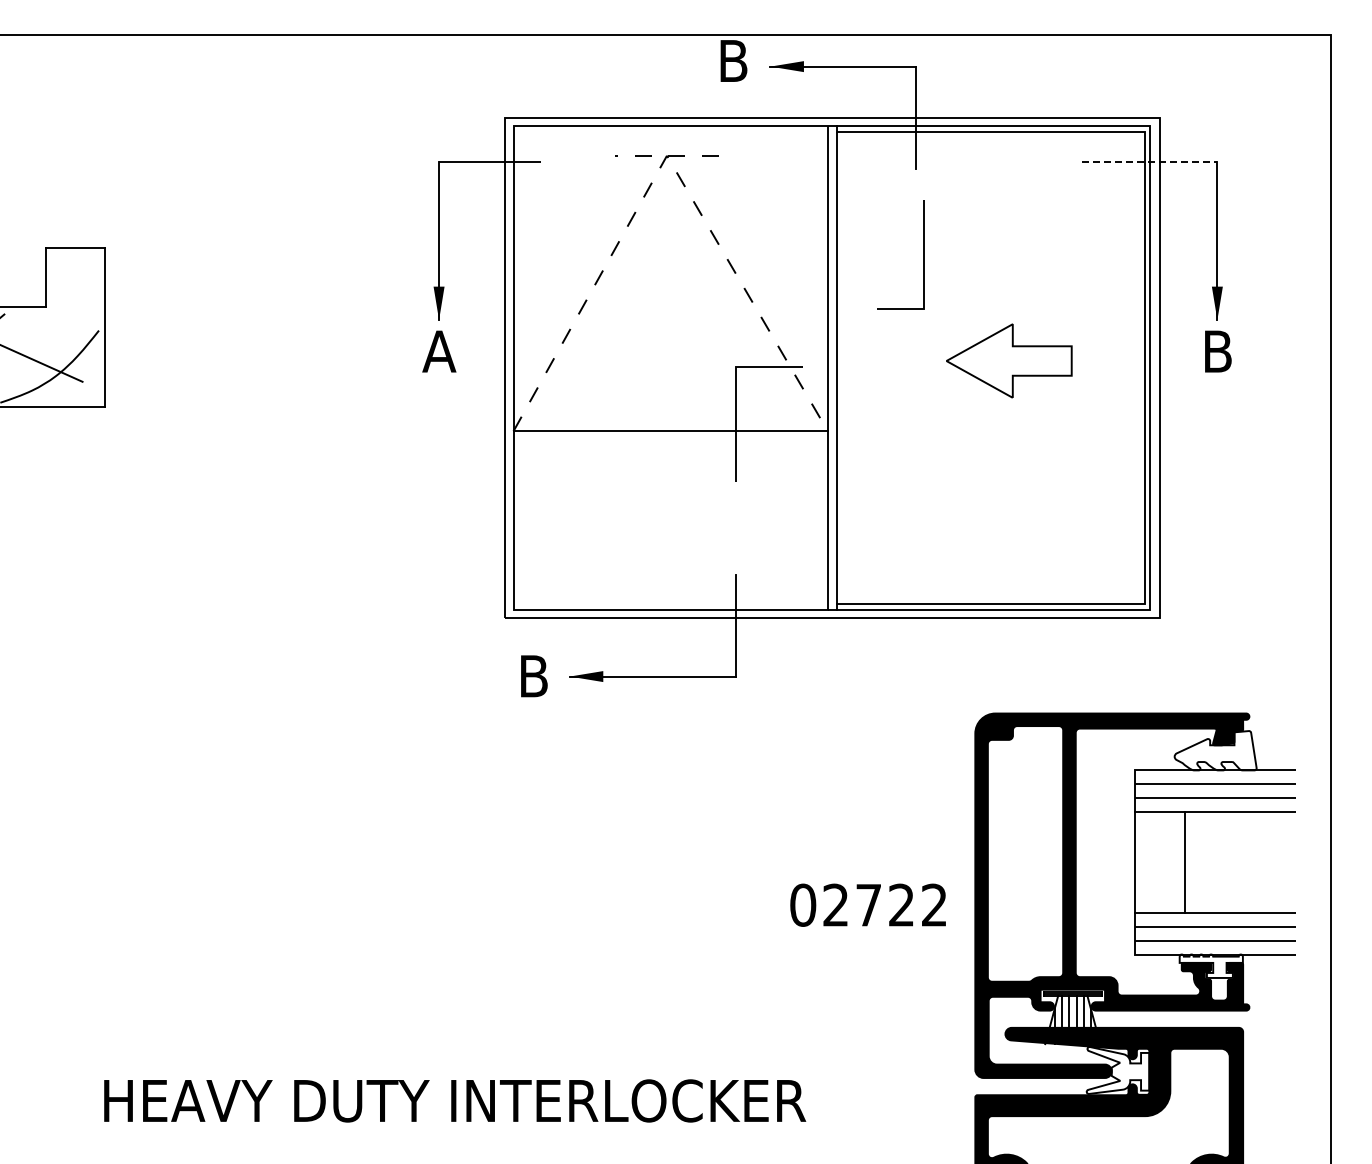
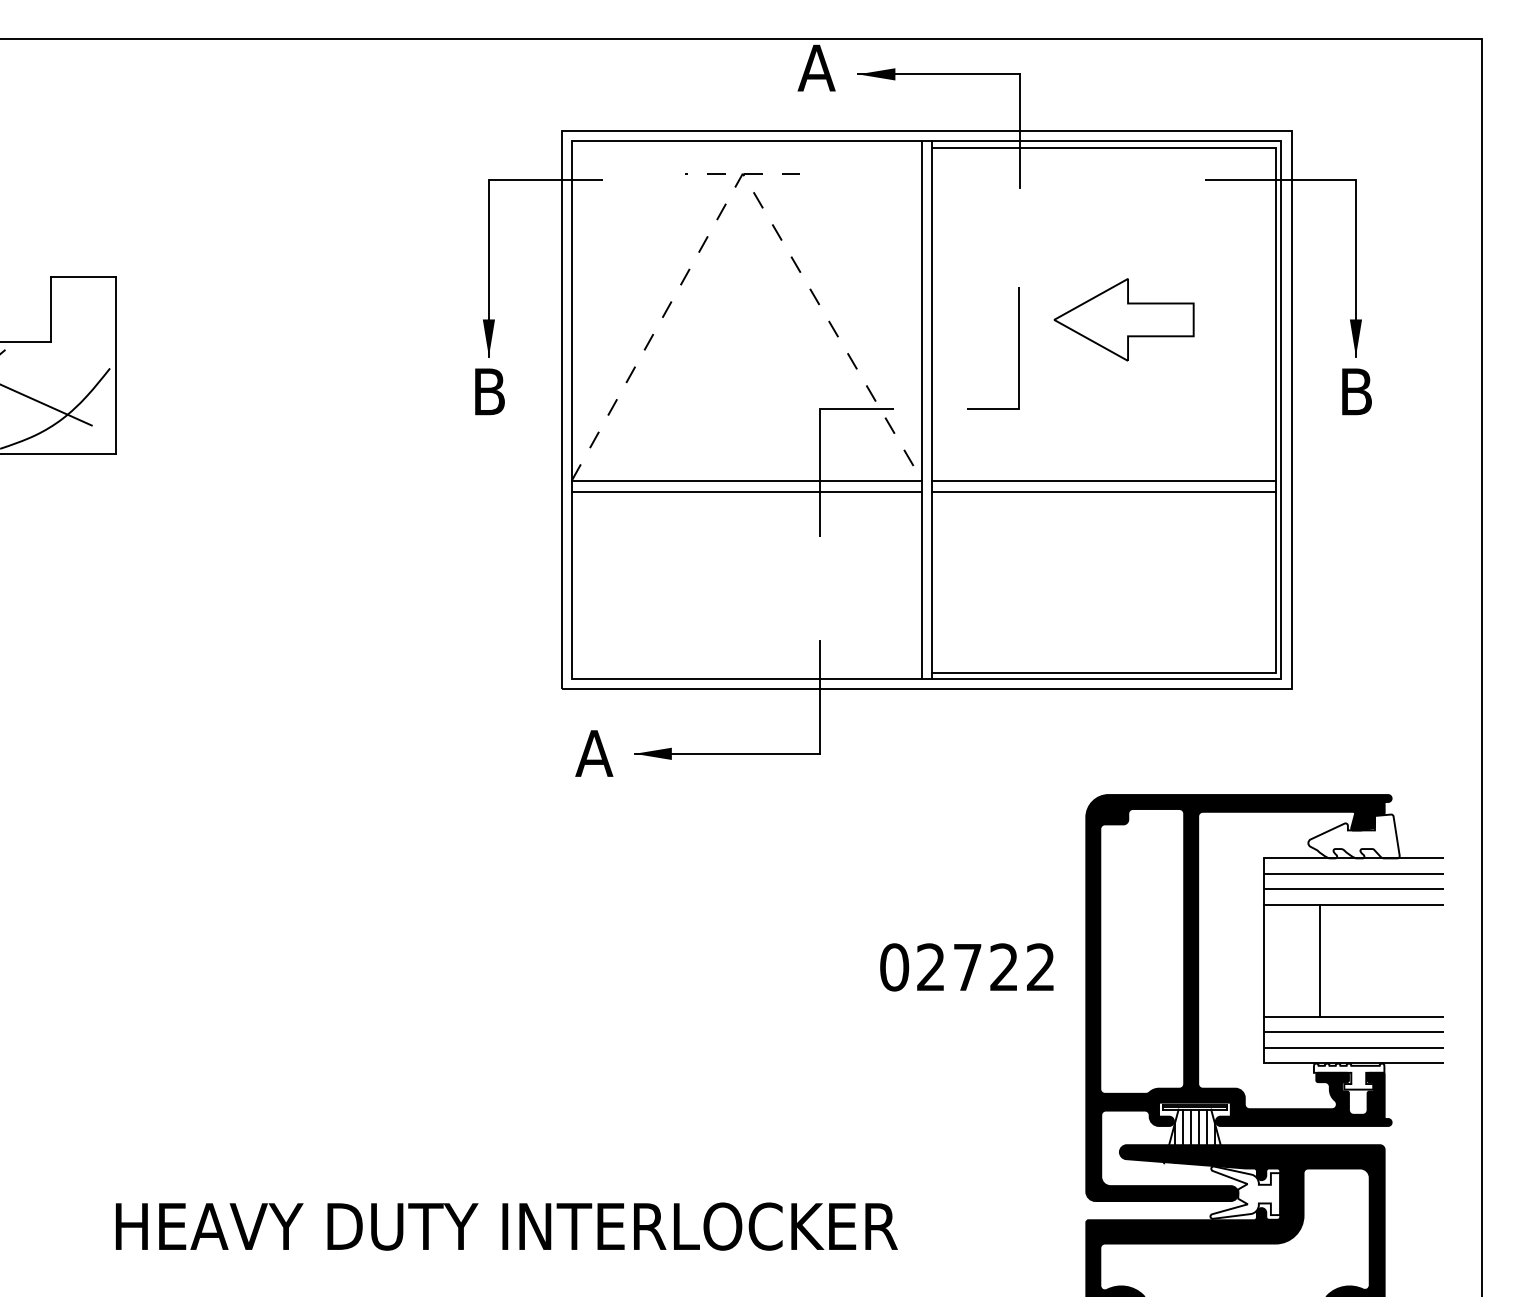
text: (733, 60) -> (816, 67), B -> A
line: (1149, 161) -> (1280, 180), dashed -> solid
line: (923, 254) -> (1018, 348), moved
text: (439, 351) -> (489, 391), A -> B
part: (1009, 360) -> (1124, 319), moved
line: (990, 431) -> (1103, 480), added
line: (670, 441) -> (746, 491), added
line: (990, 441) -> (1103, 491), added
text: (533, 676) -> (594, 753), B -> A
text: (867, 904) -> (966, 966), moved

